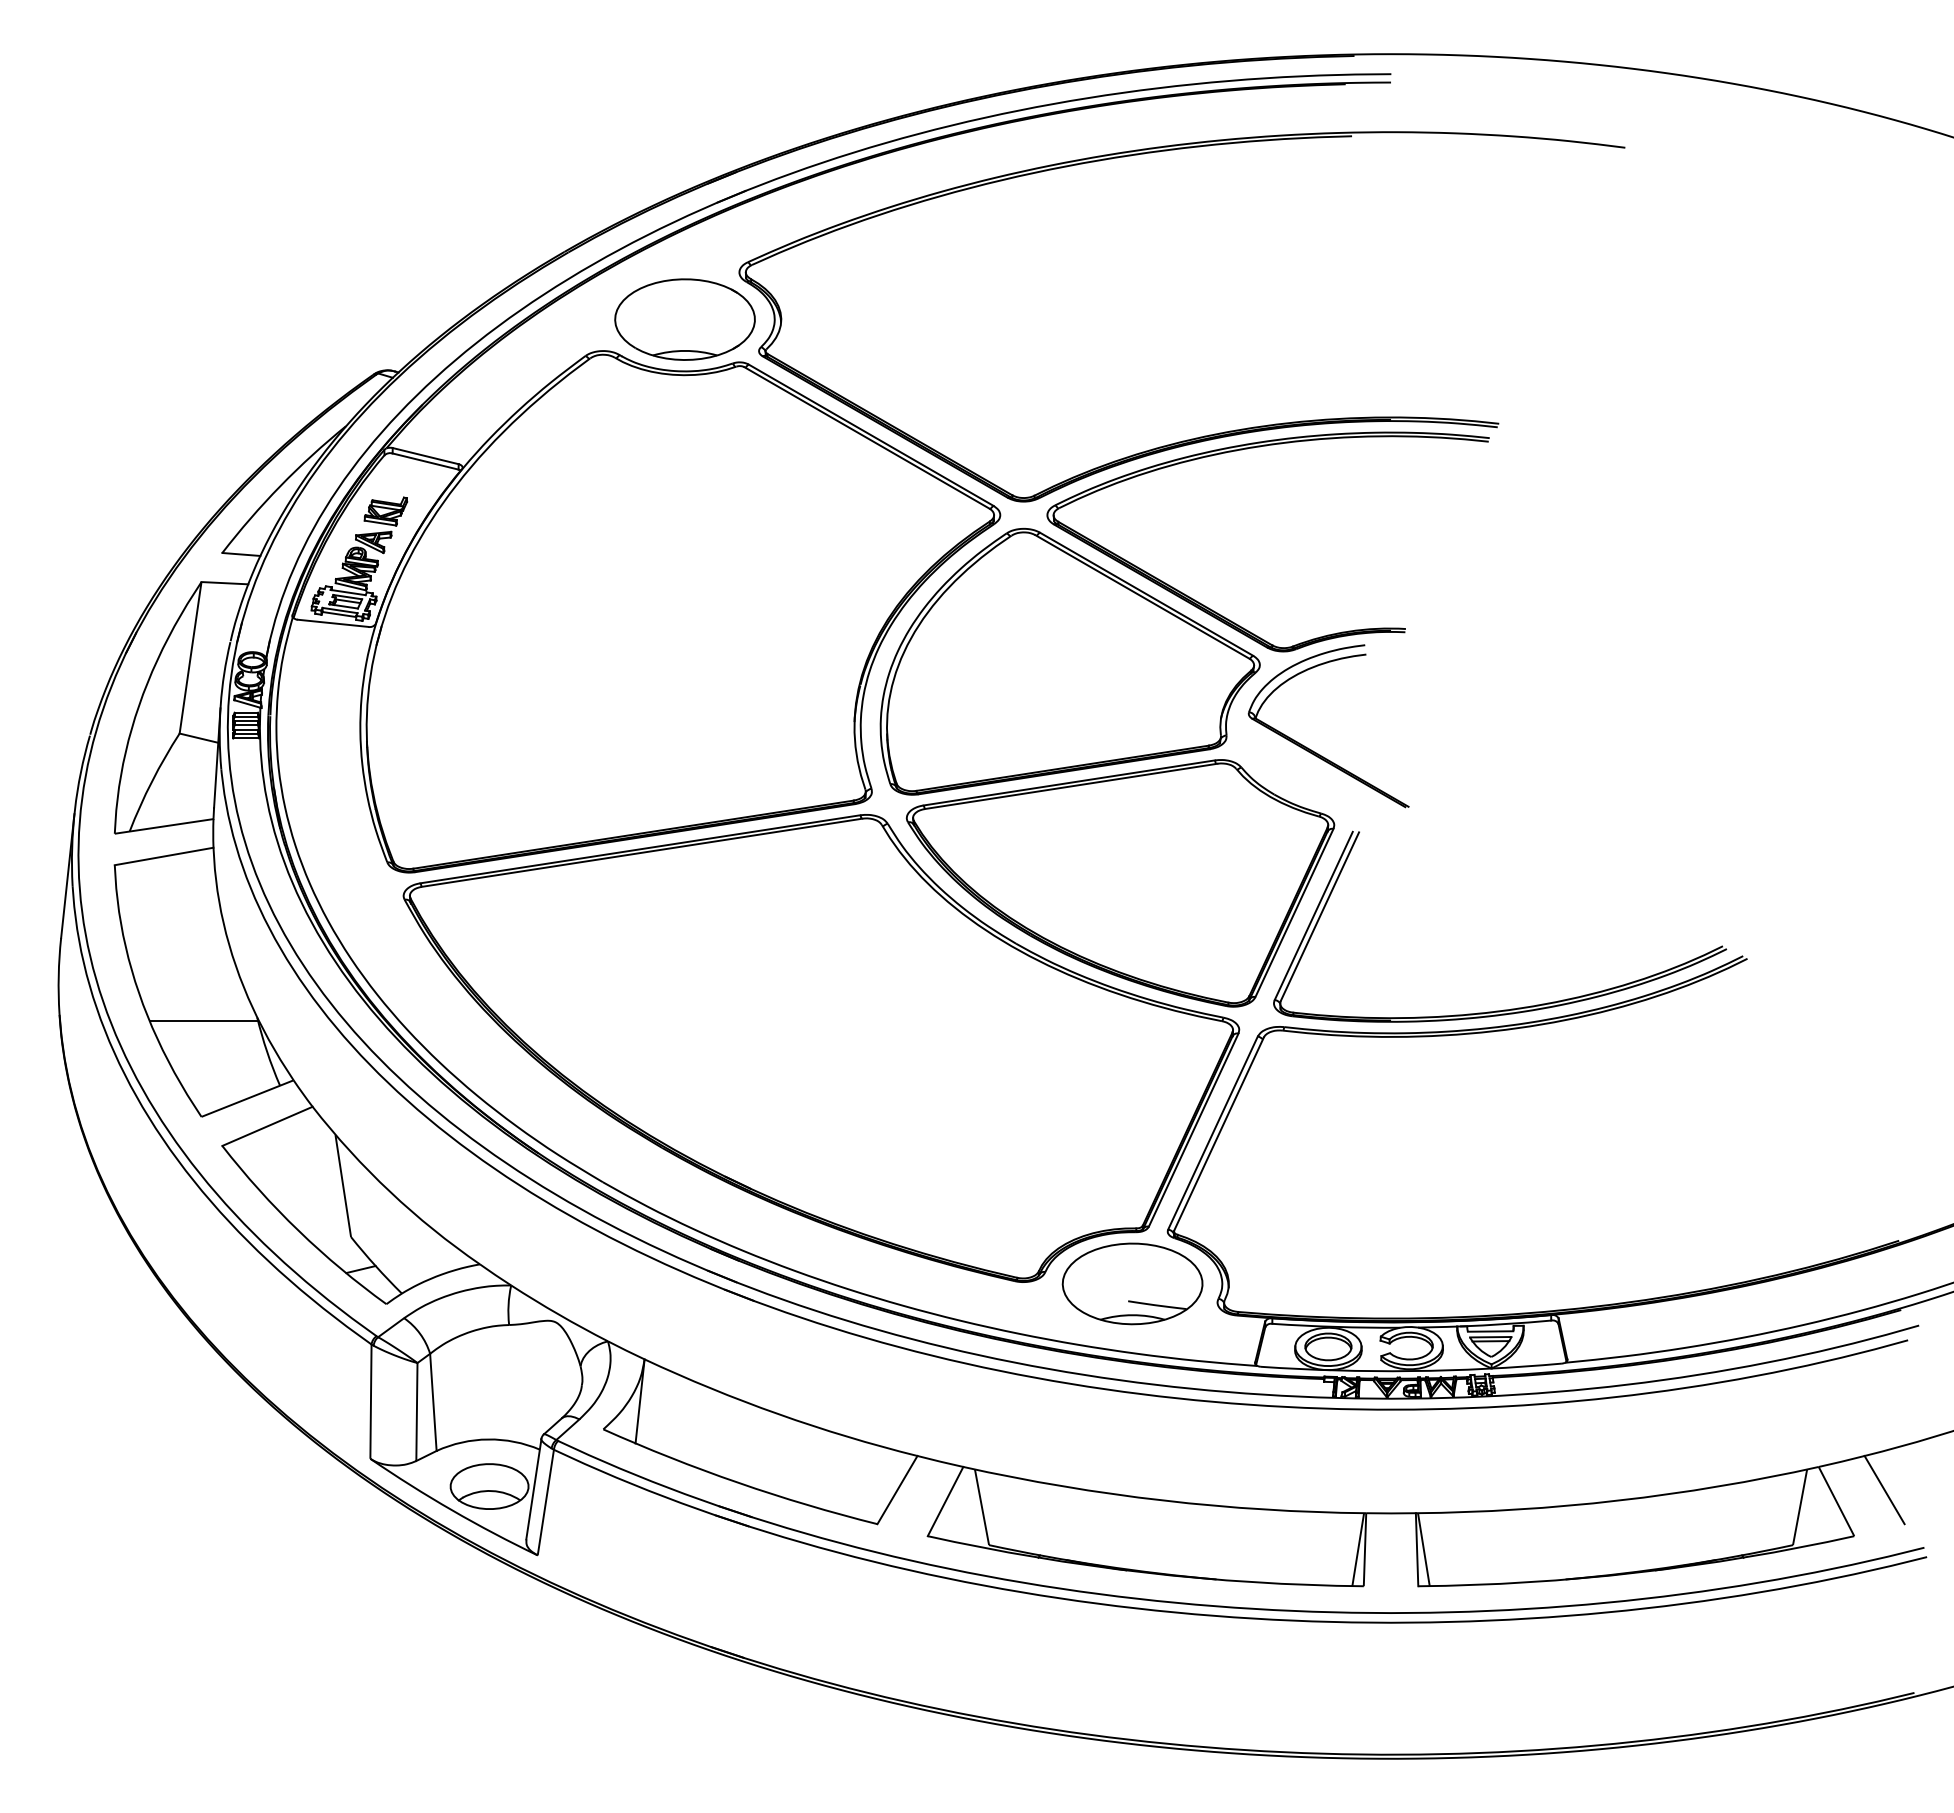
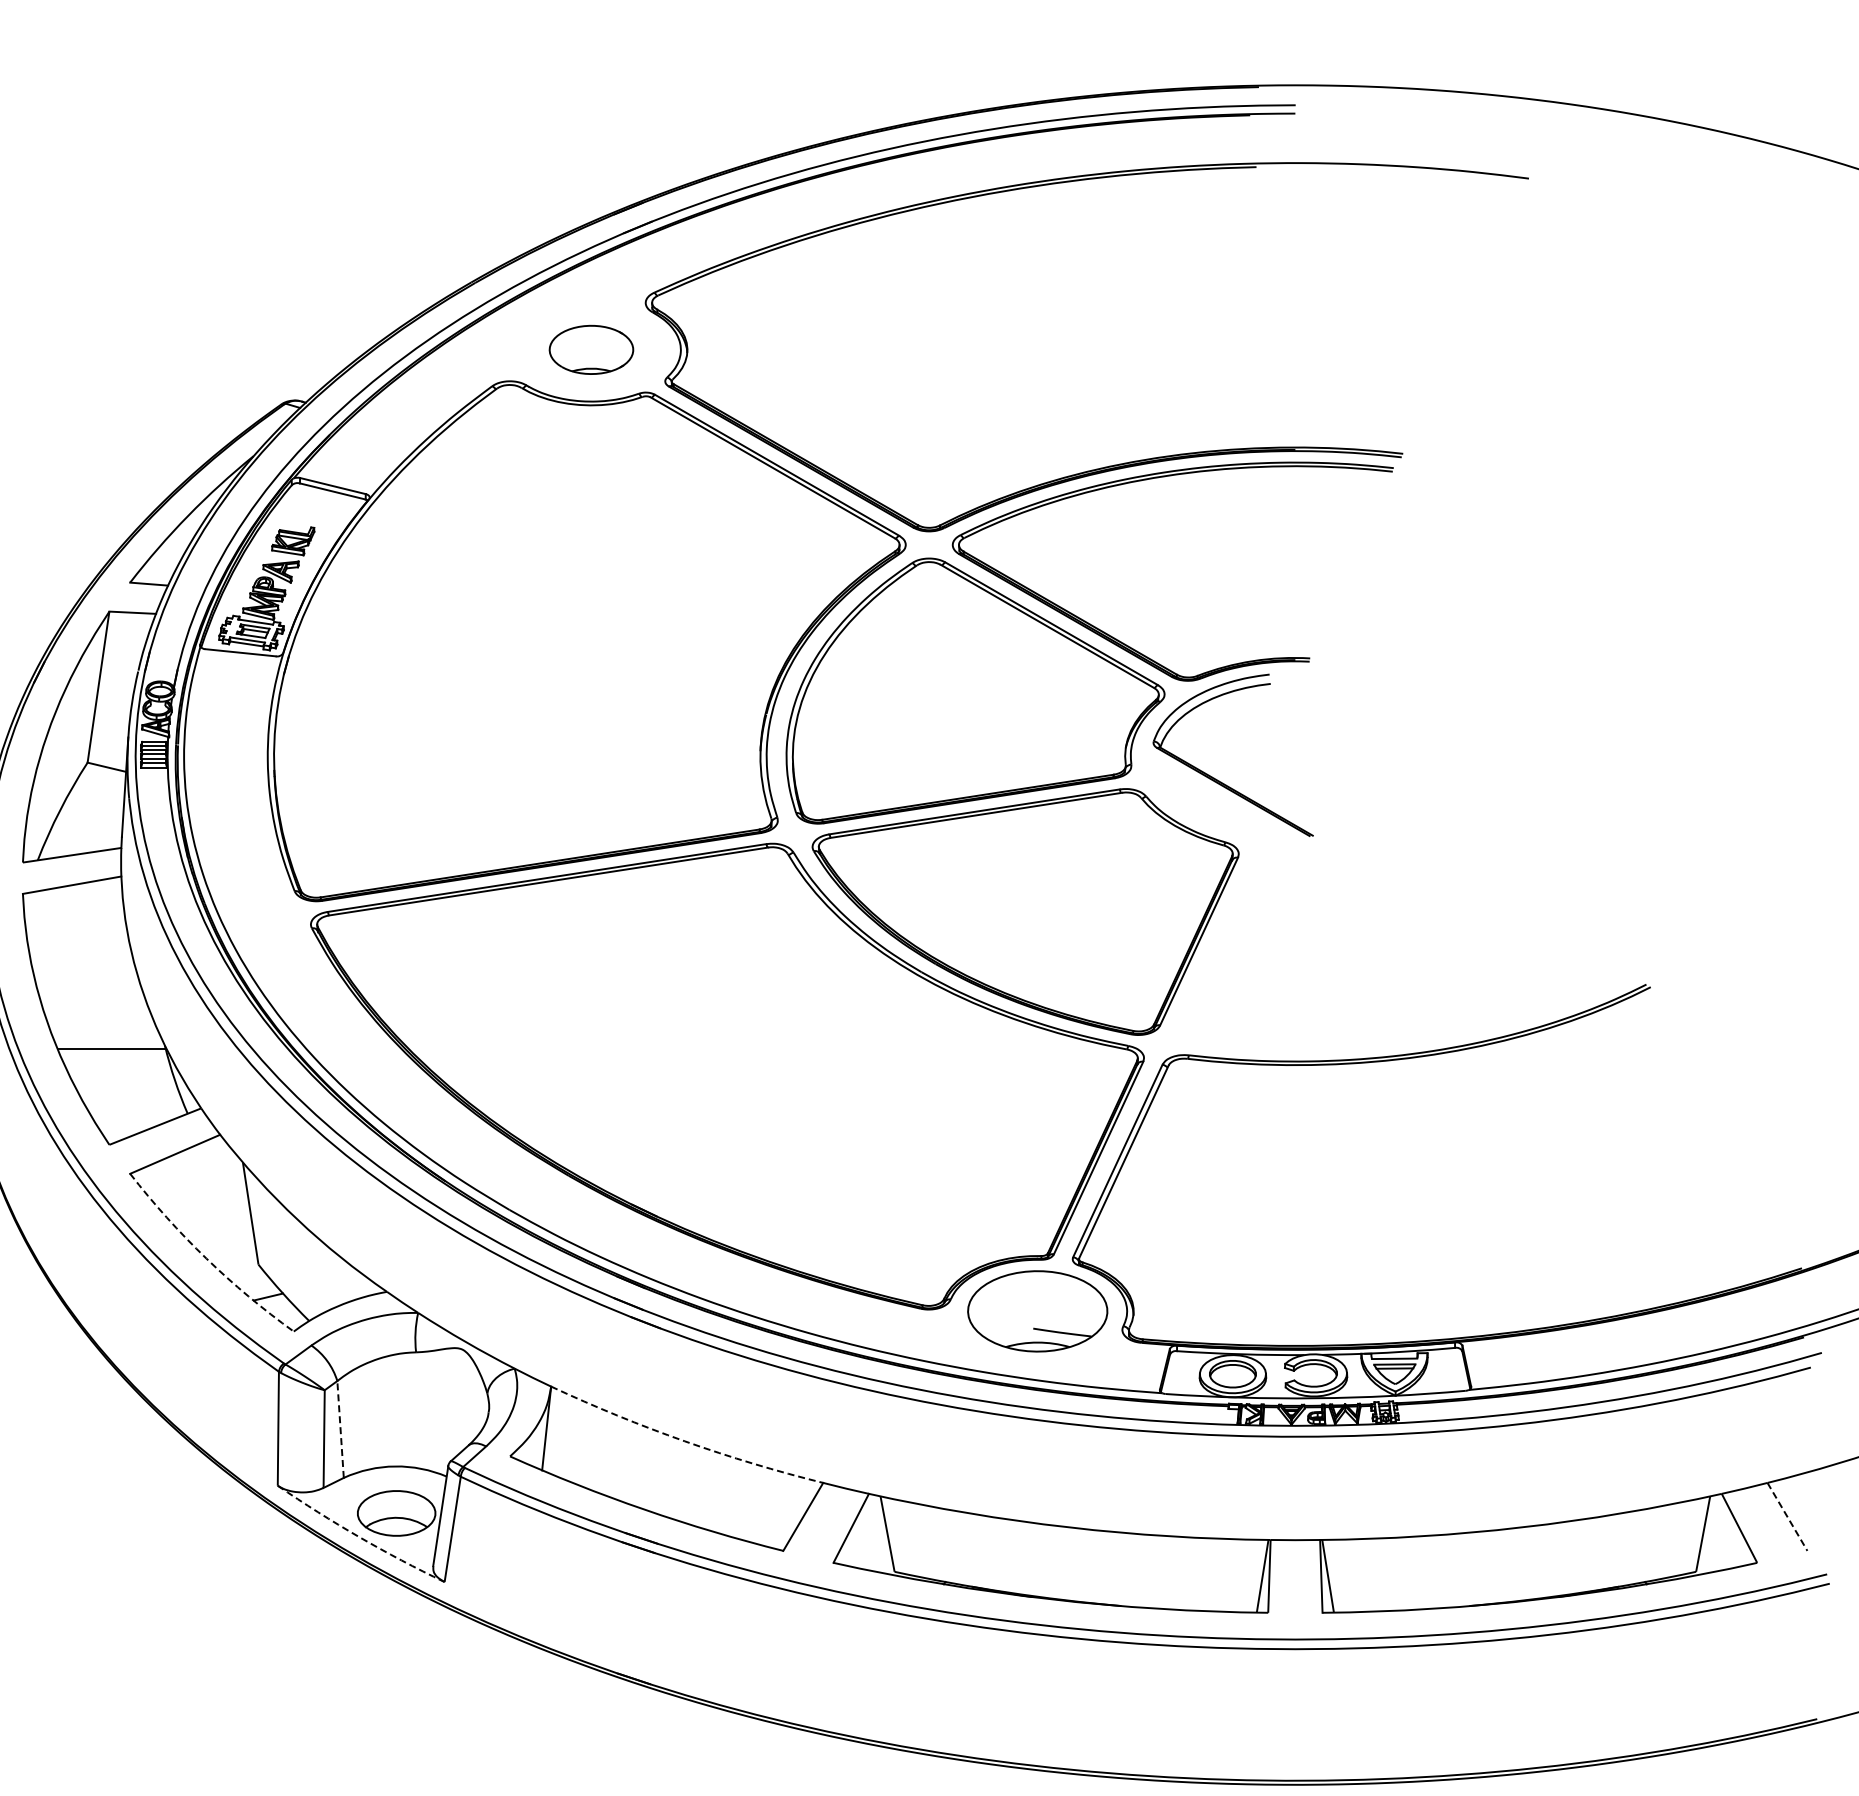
part: (684, 319) -> (590, 349), size x0.6
part: (1511, 1008) -> (1415, 1036), removed
arc: (298, 1230) -> (206, 1258), solid -> dashed
line: (433, 1402) -> (340, 1429), solid -> dashed
arc: (778, 1414) -> (684, 1441), solid -> dashed
line: (1884, 1490) -> (1787, 1517), solid -> dashed
arc: (452, 1510) -> (359, 1537), solid -> dashed

